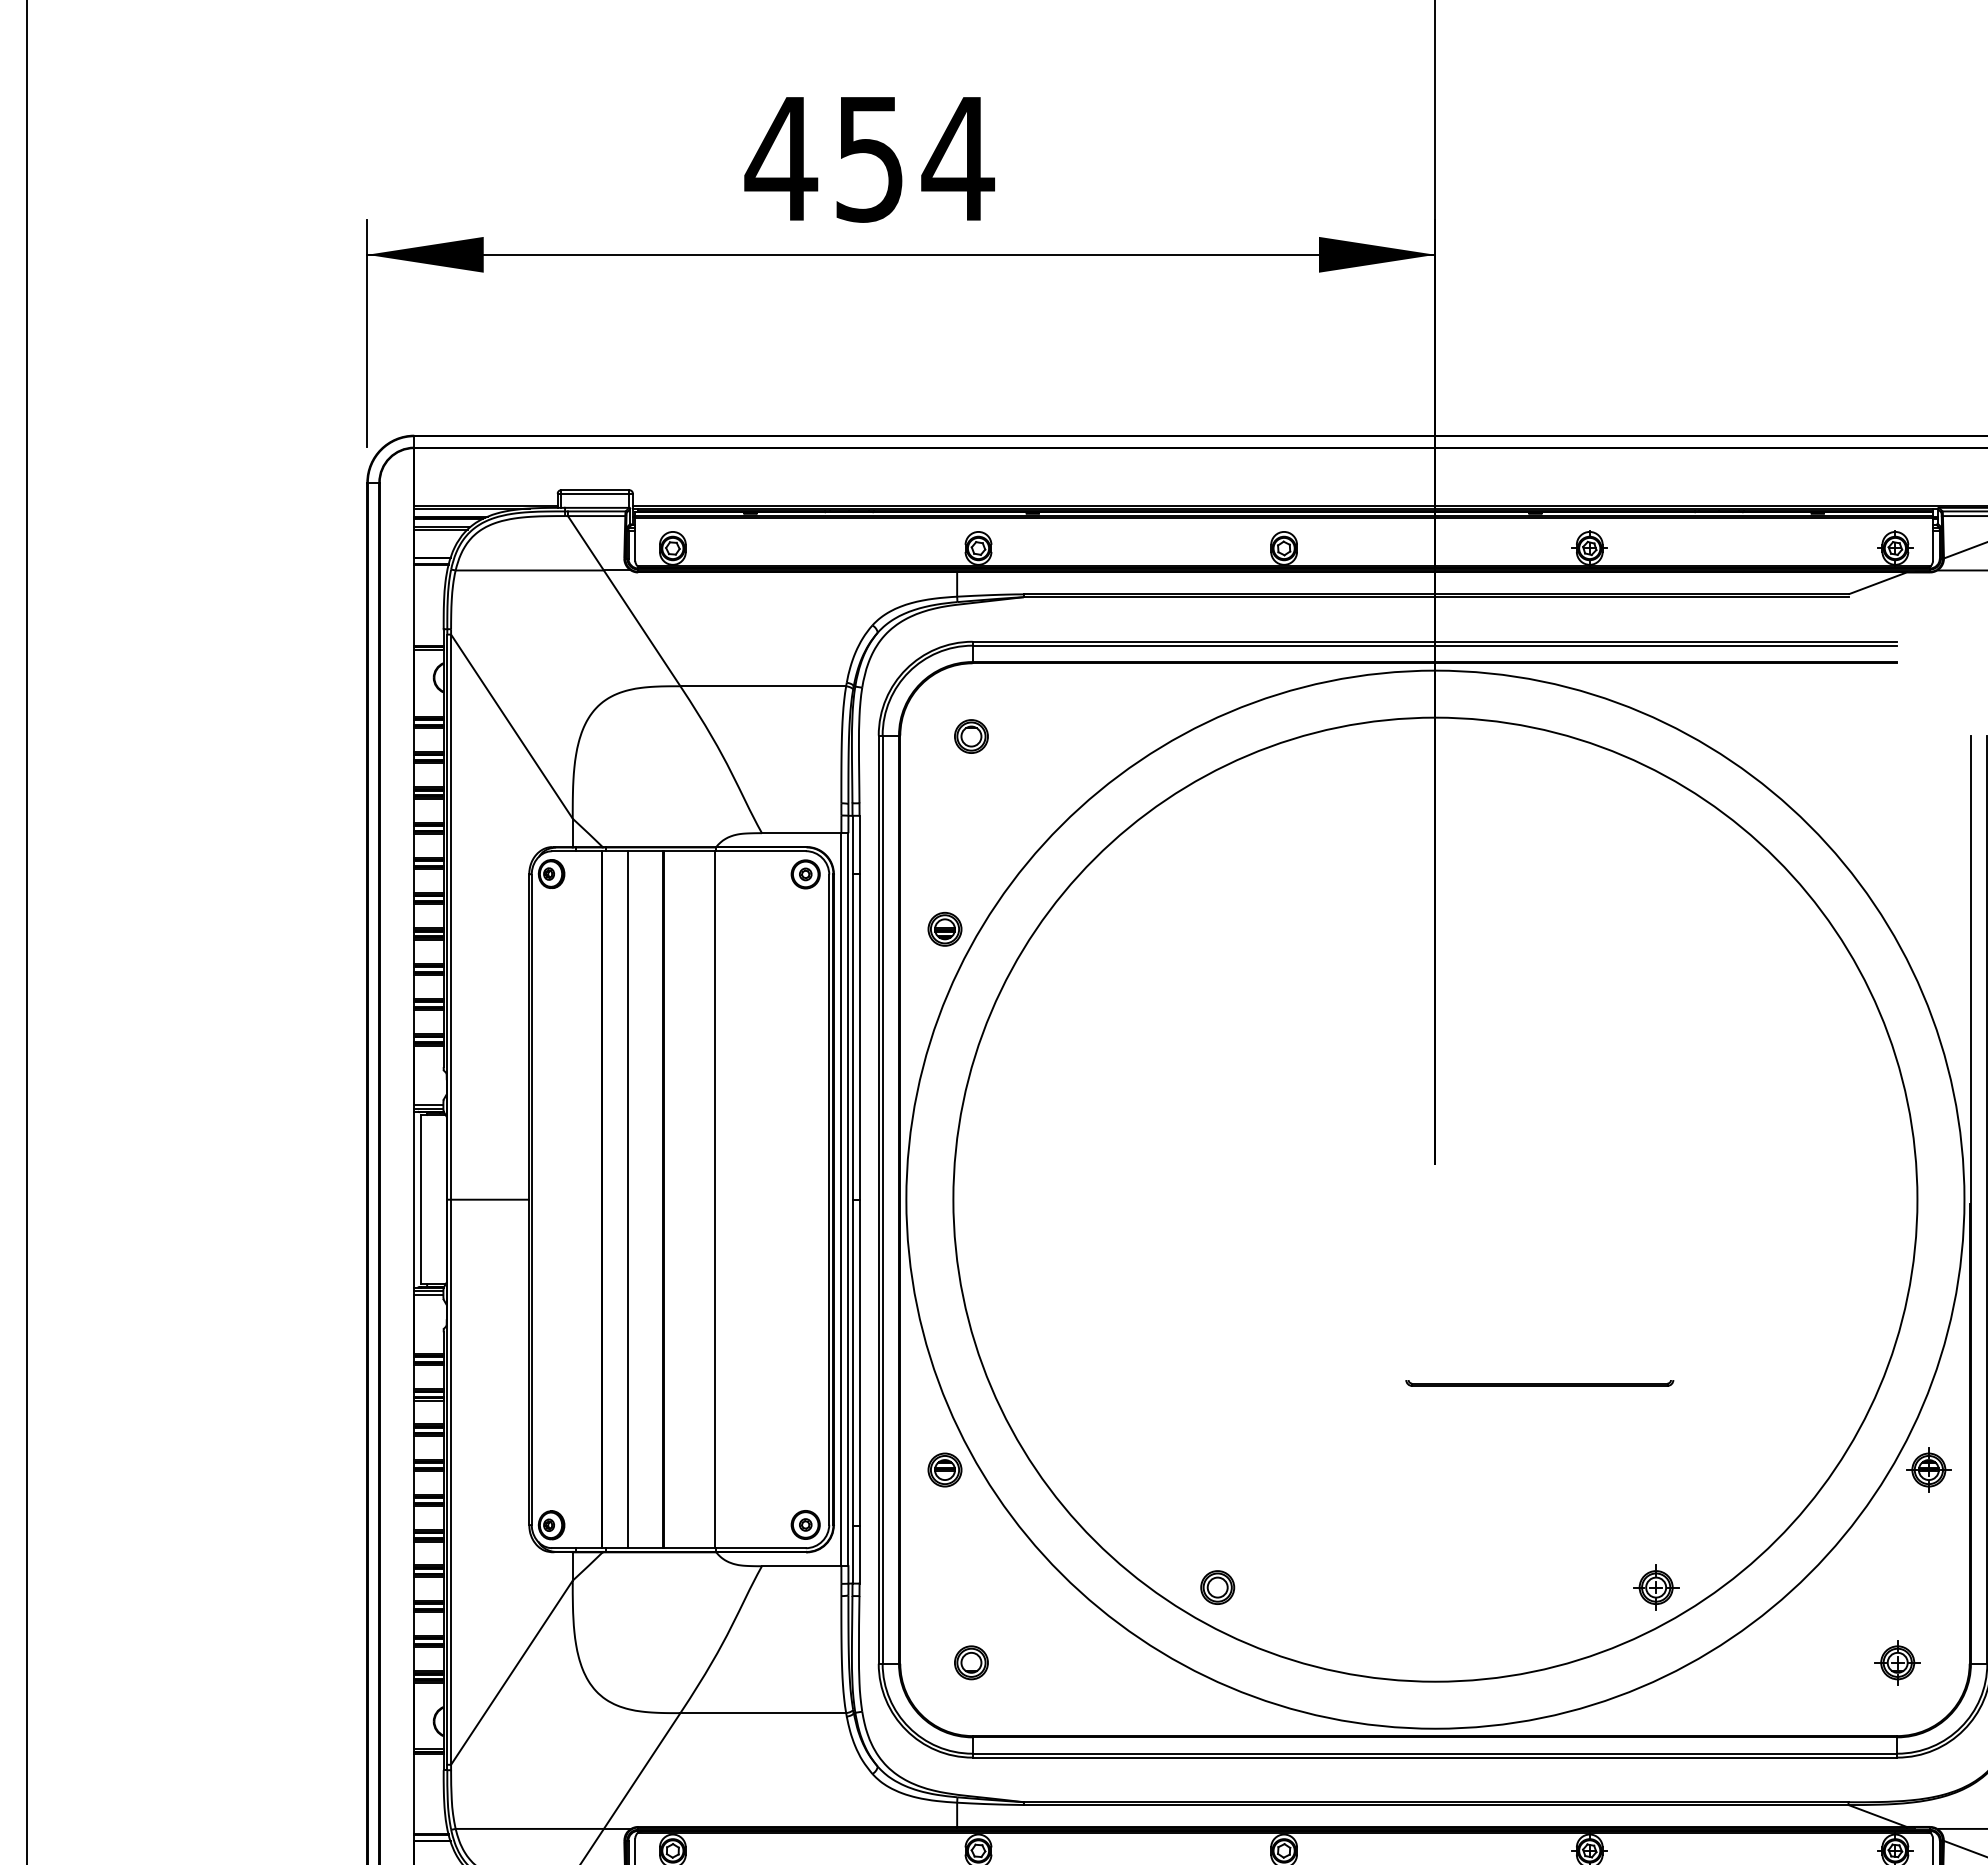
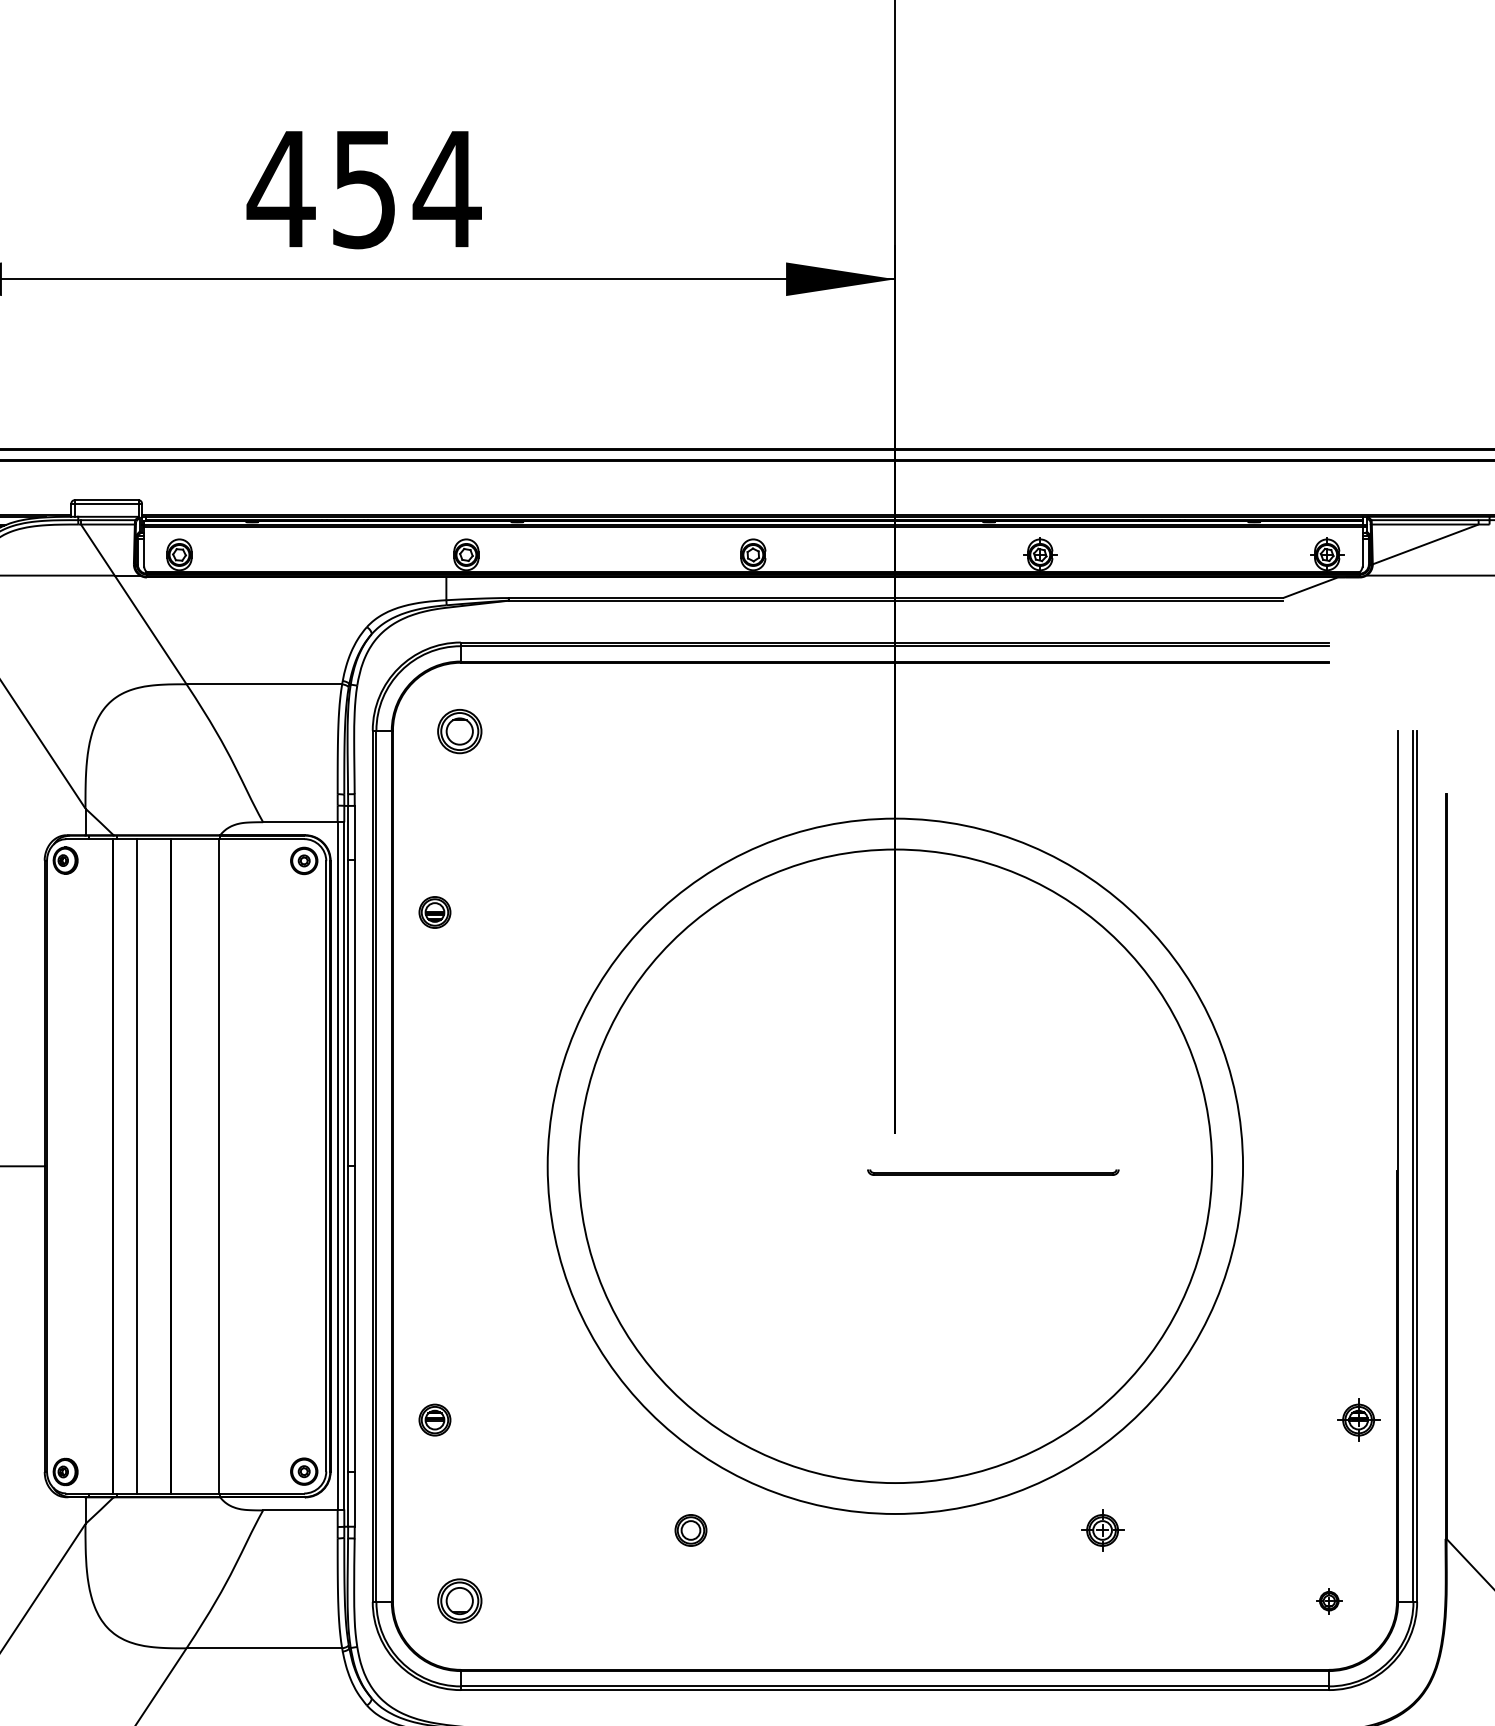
part: (971, 736) -> (459, 731), size x1.4
circle: (1435, 1199) -> (895, 1166), size x0.7
circle: (1435, 1199) -> (895, 1166), size x0.7
part: (1539, 1383) -> (993, 1172), moved
part: (971, 1662) -> (459, 1600), size x1.4
part: (1897, 1662) -> (1329, 1600), size x0.6

